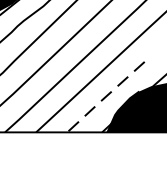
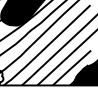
line: (105, 98) -> (71, 68), dashed -> solid

